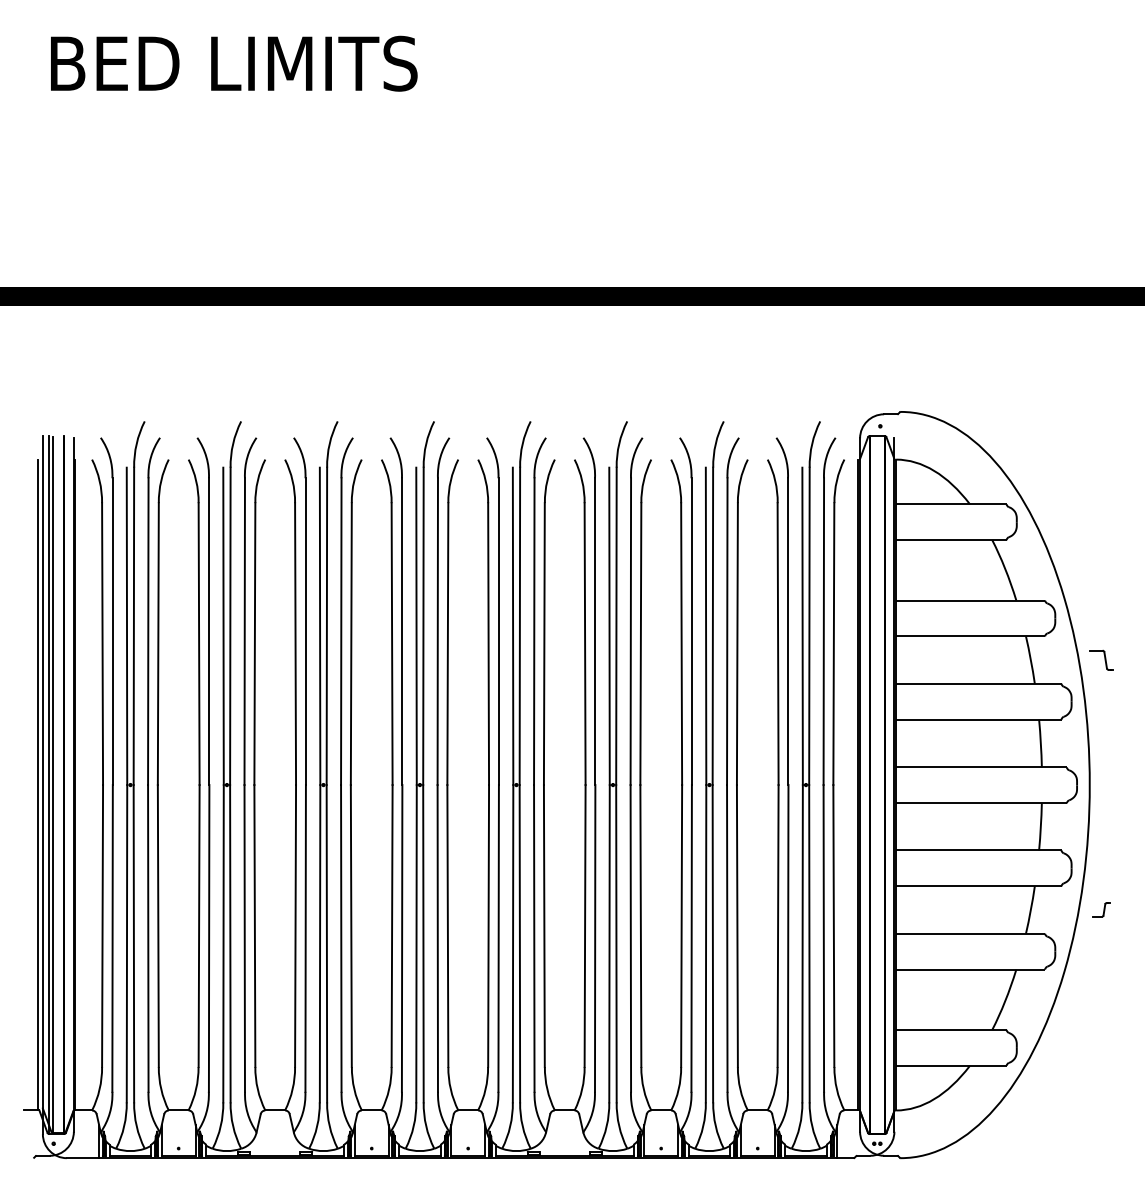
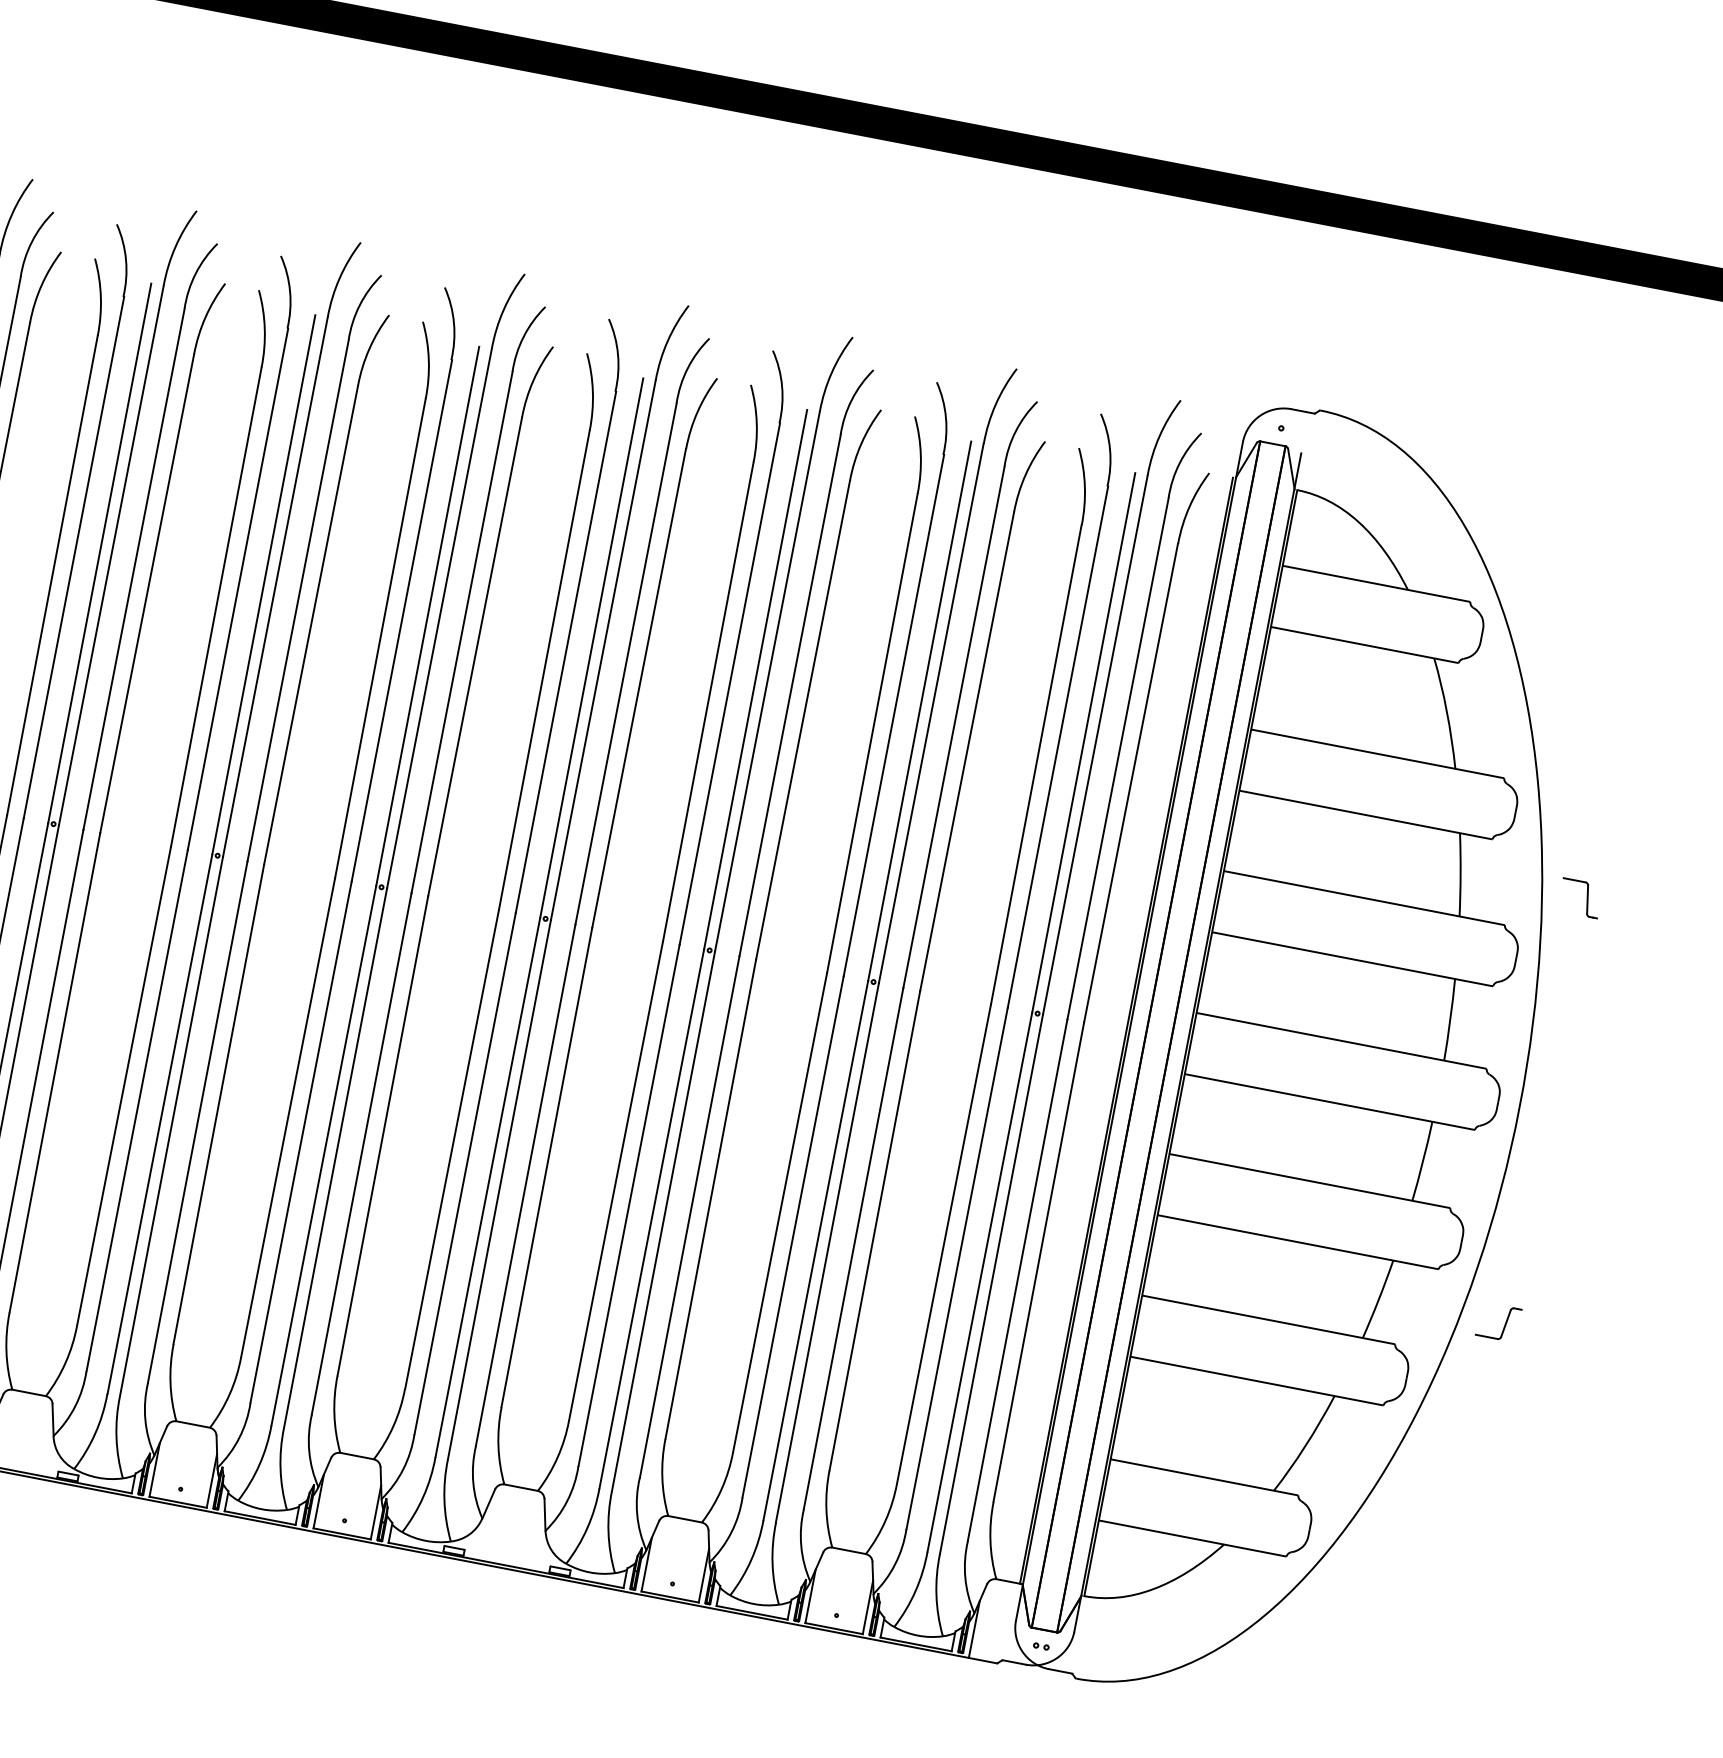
part: (1101, 909) -> (1498, 1321), size x1.43

